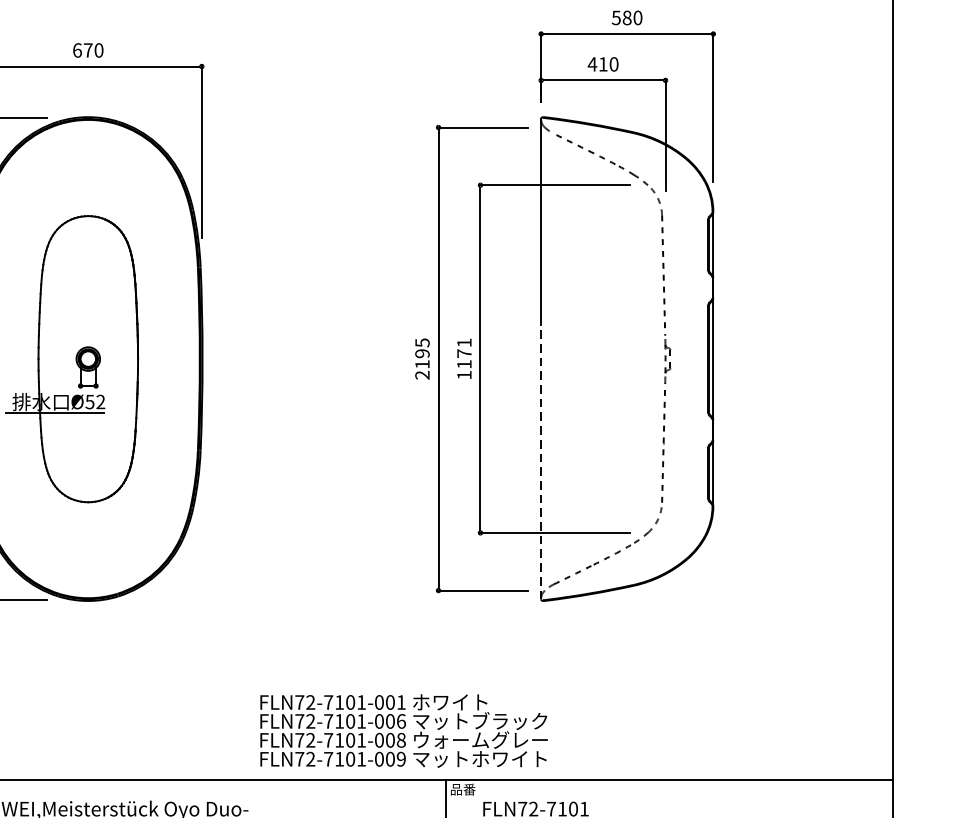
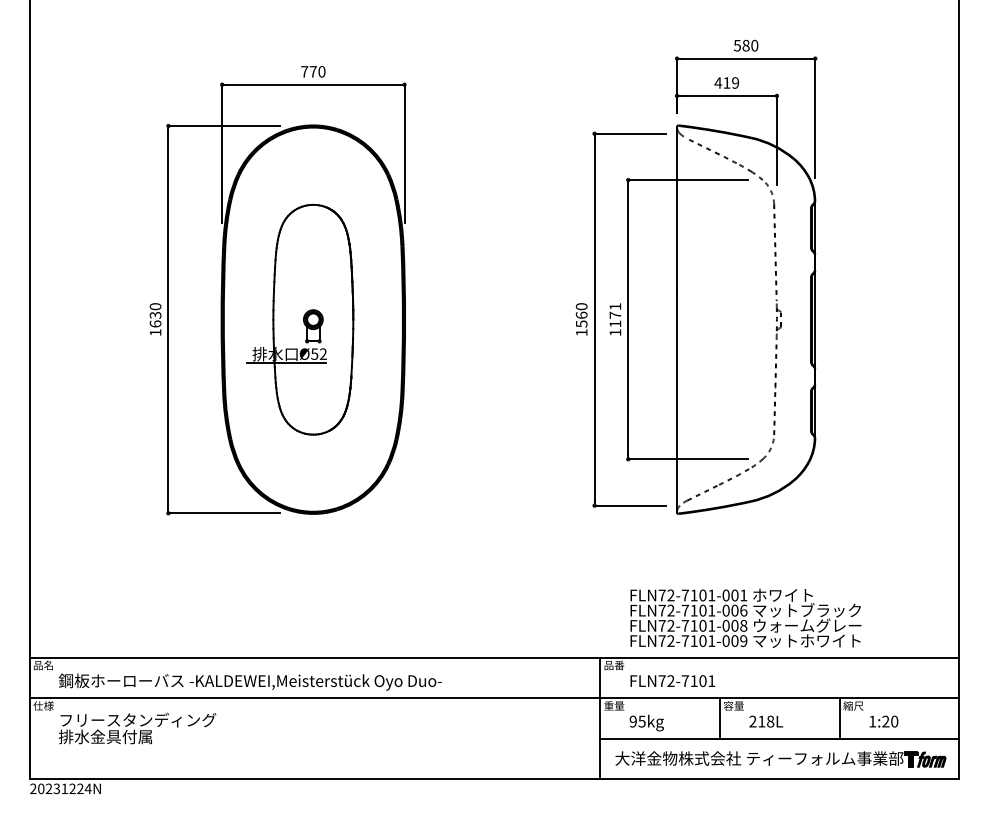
text: (77, 50) -> (304, 71), 670 -> 770
text: (613, 63) -> (735, 82), 410 -> 419
text: (422, 358) -> (581, 319), 2195 -> 1560
line: (541, 462) -> (677, 402), dashed -> solid
text: (403, 731) -> (745, 618), moved

